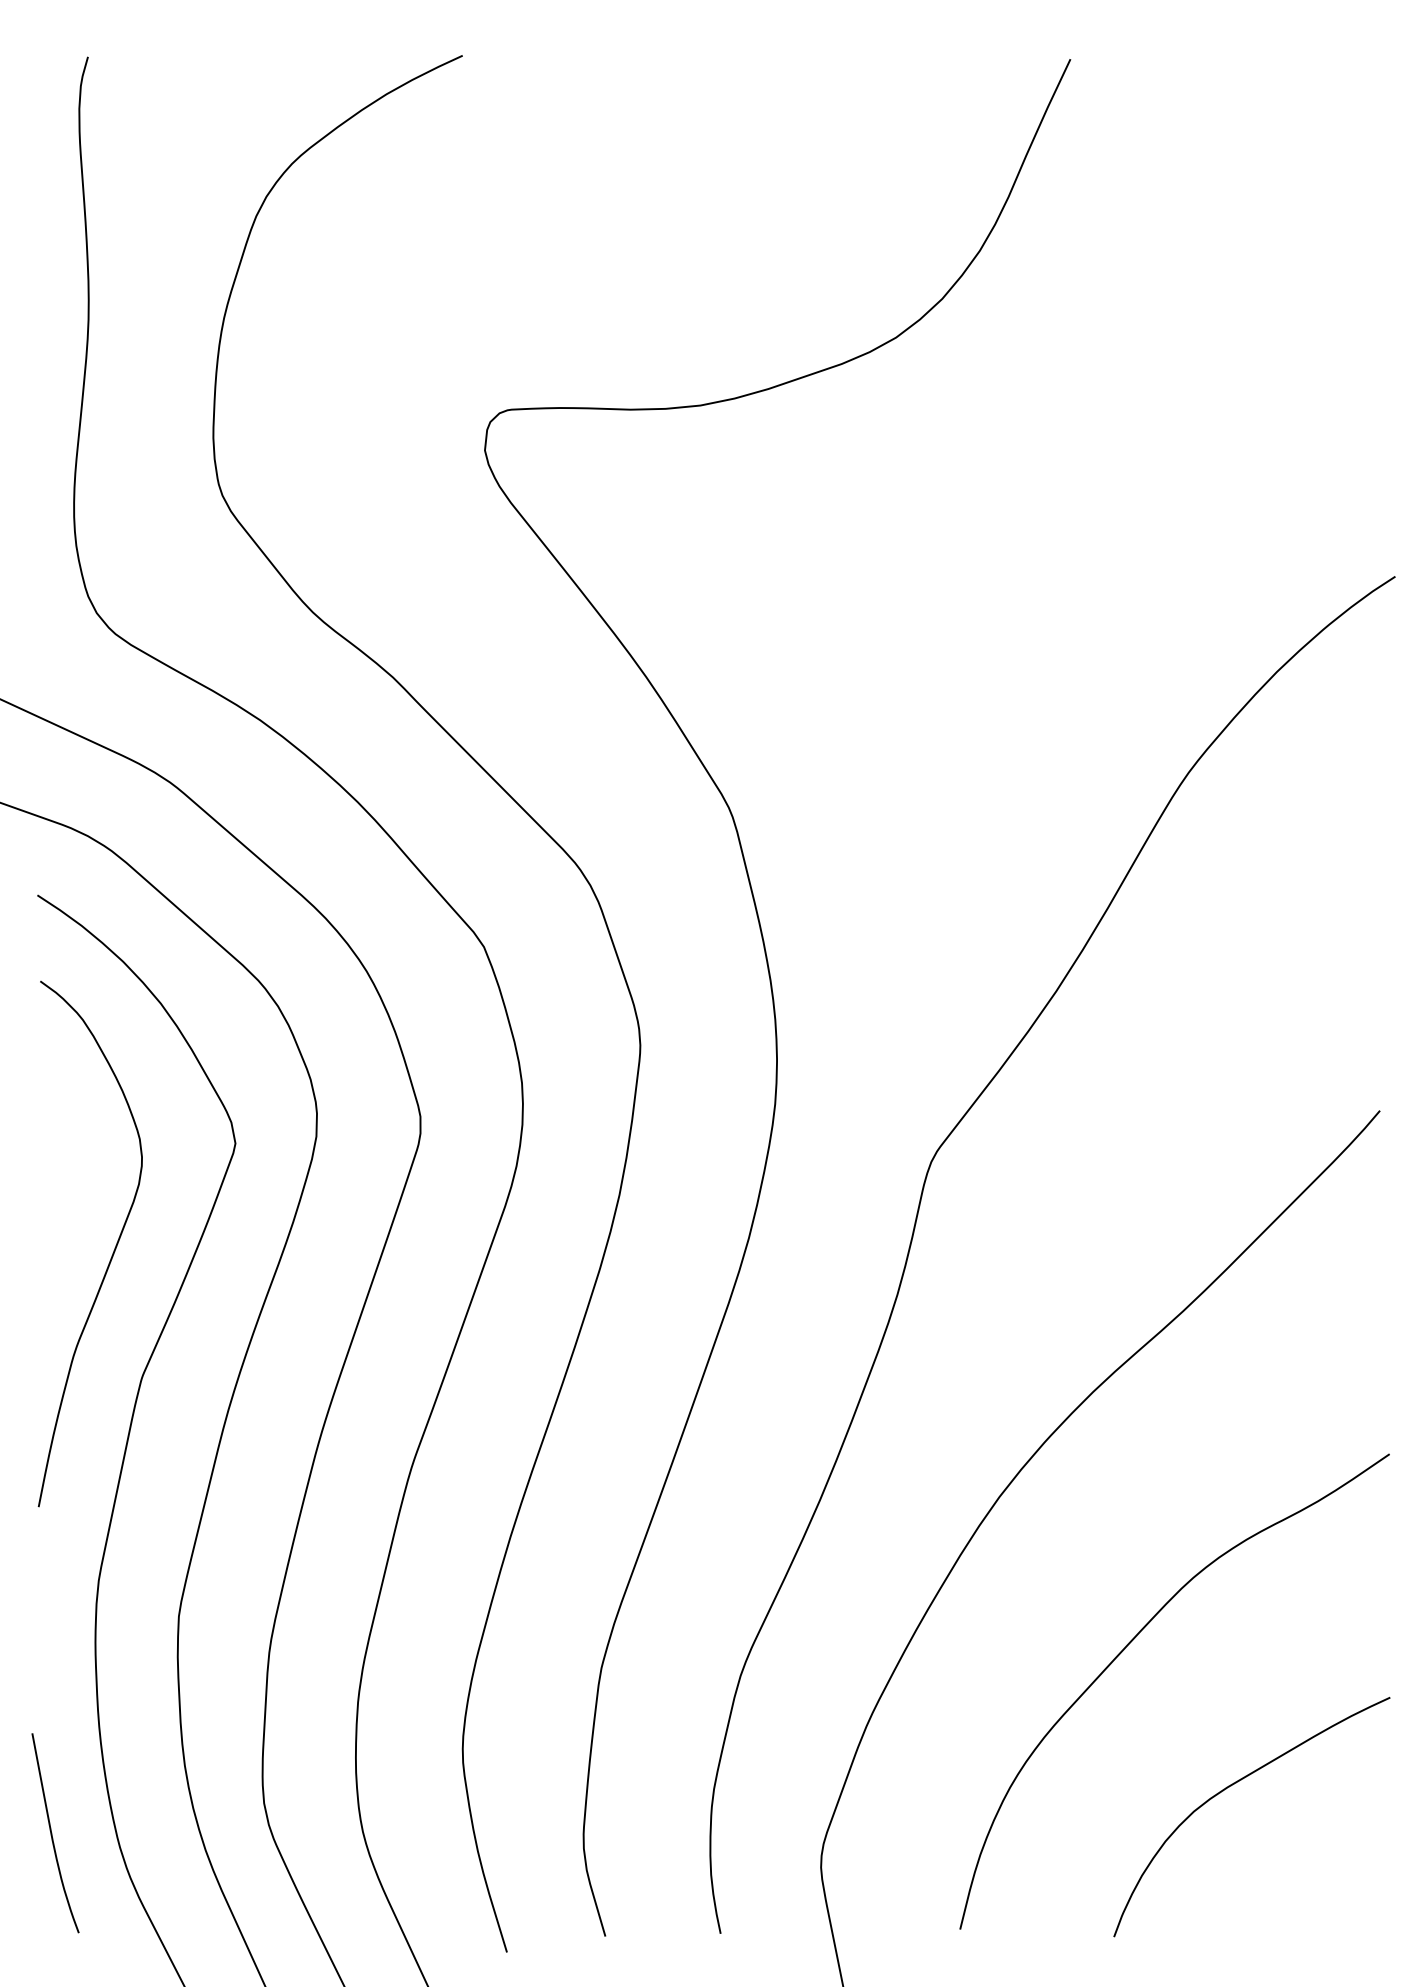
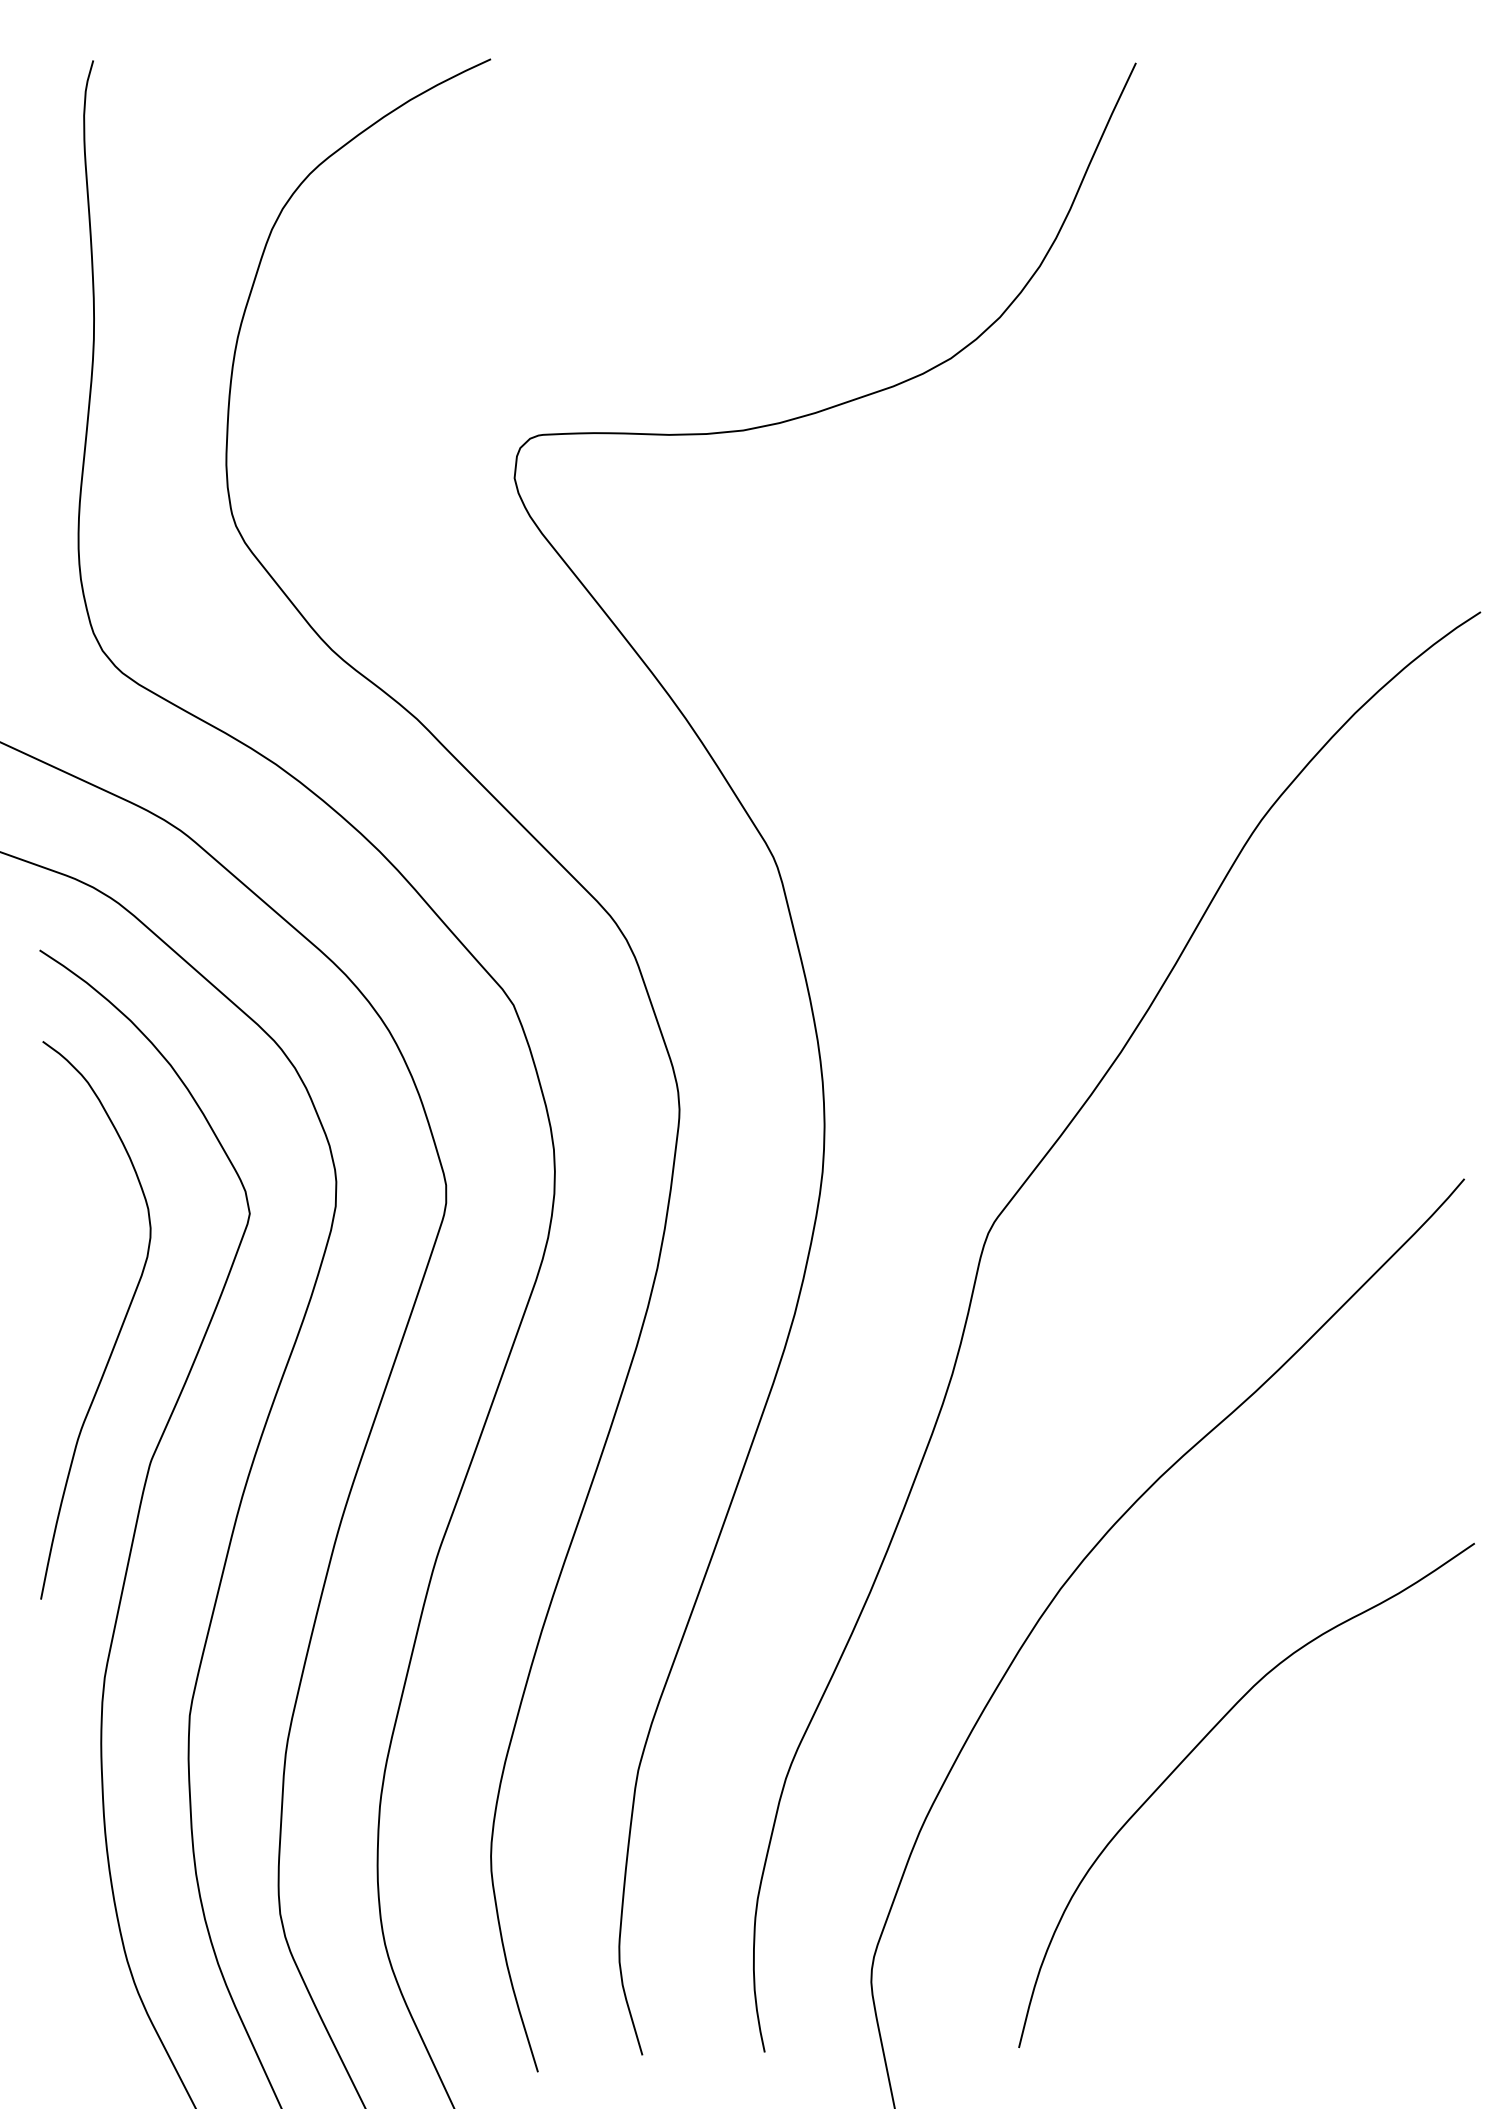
curve: (1231, 1786) -> (1306, 1896), removed
curve: (52, 1833) -> (55, 1945), removed

